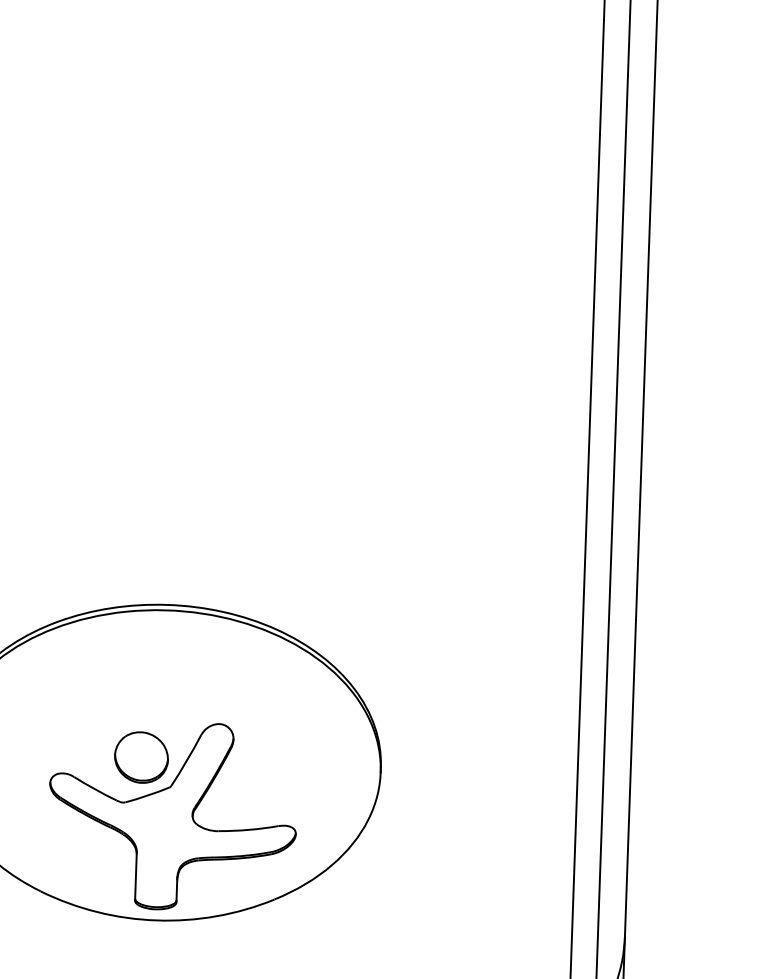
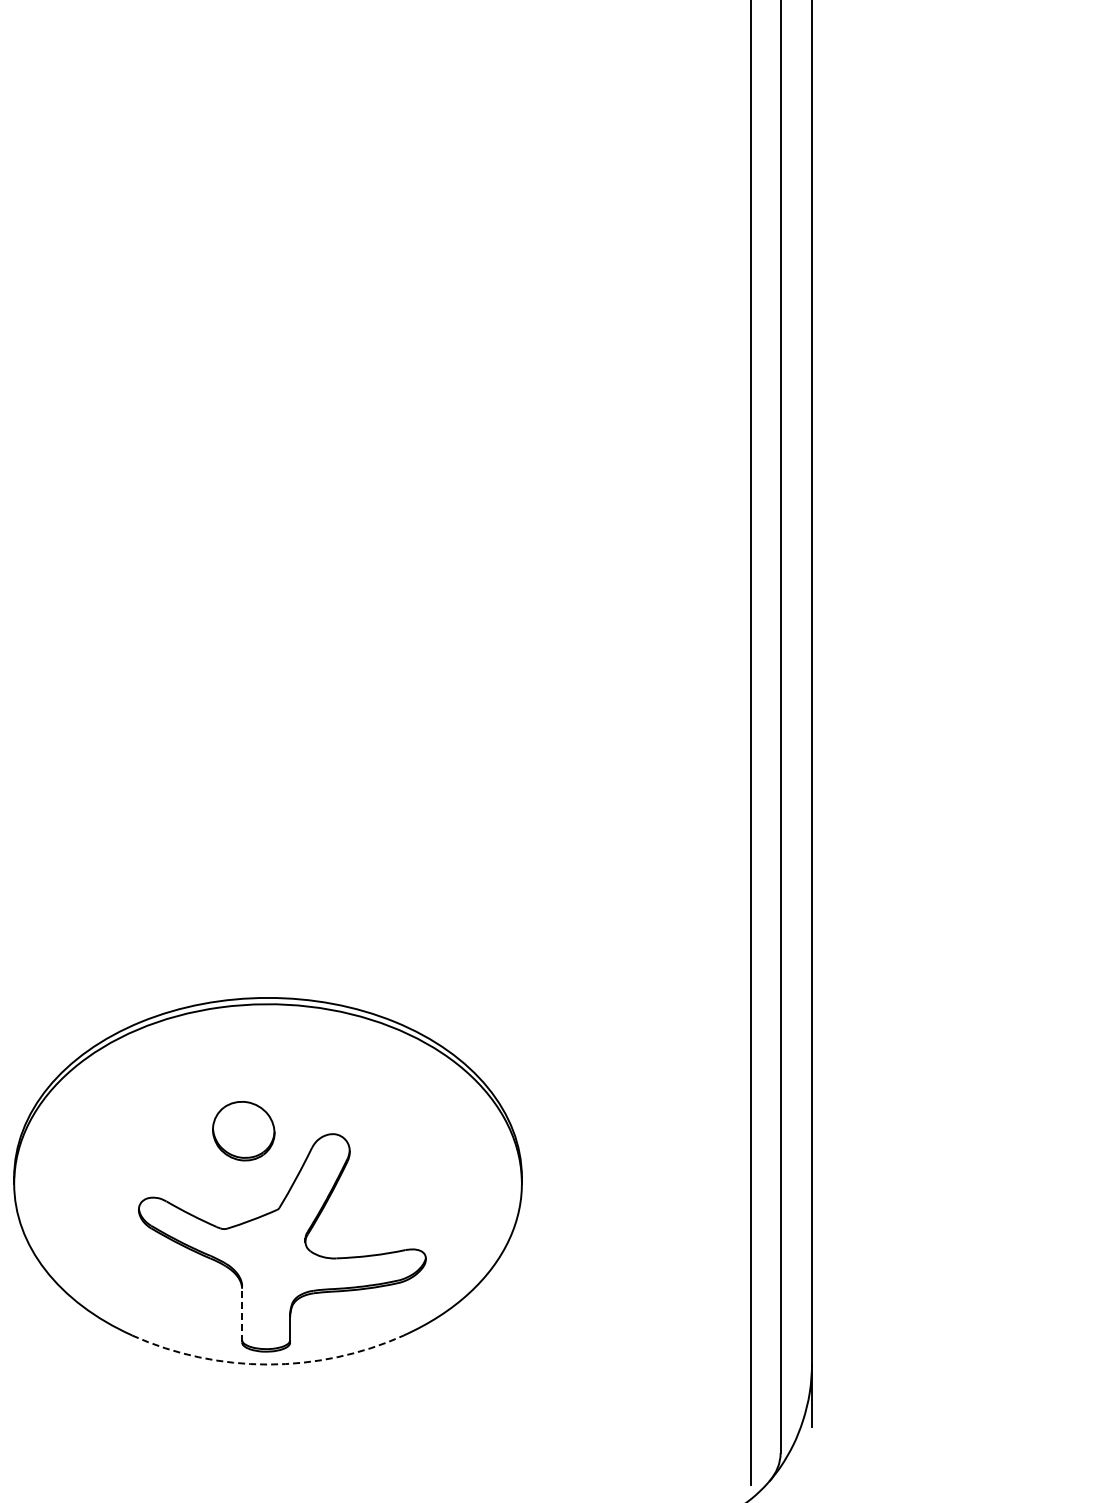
part: (141, 757) -> (243, 1131), moved
line: (136, 875) -> (242, 1313), solid -> dashed
arc: (157, 920) -> (268, 1364), solid -> dashed

